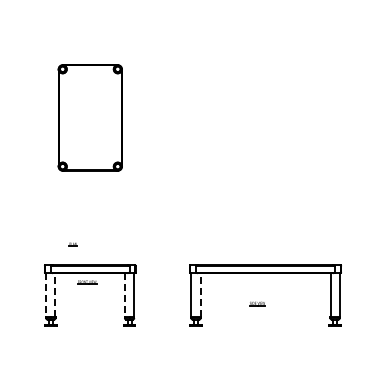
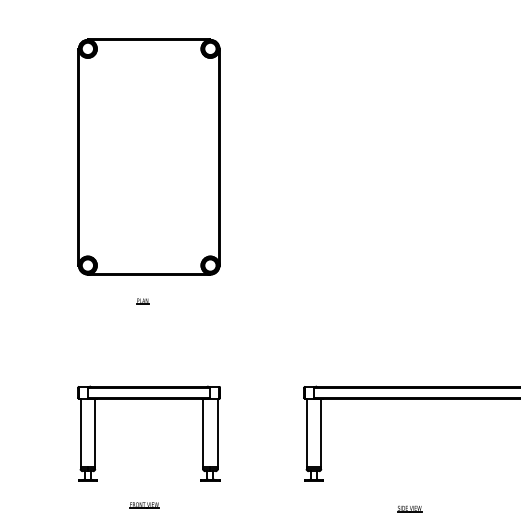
part: (90, 117) -> (149, 156), size x1.43
part: (72, 244) -> (141, 301), moved
line: (87, 282) -> (144, 505), moved
line: (46, 295) -> (81, 433), dashed -> solid
line: (55, 295) -> (95, 433), dashed -> solid
line: (124, 295) -> (202, 433), dashed -> solid
line: (200, 295) -> (320, 433), dashed -> solid
part: (257, 303) -> (409, 508), moved

